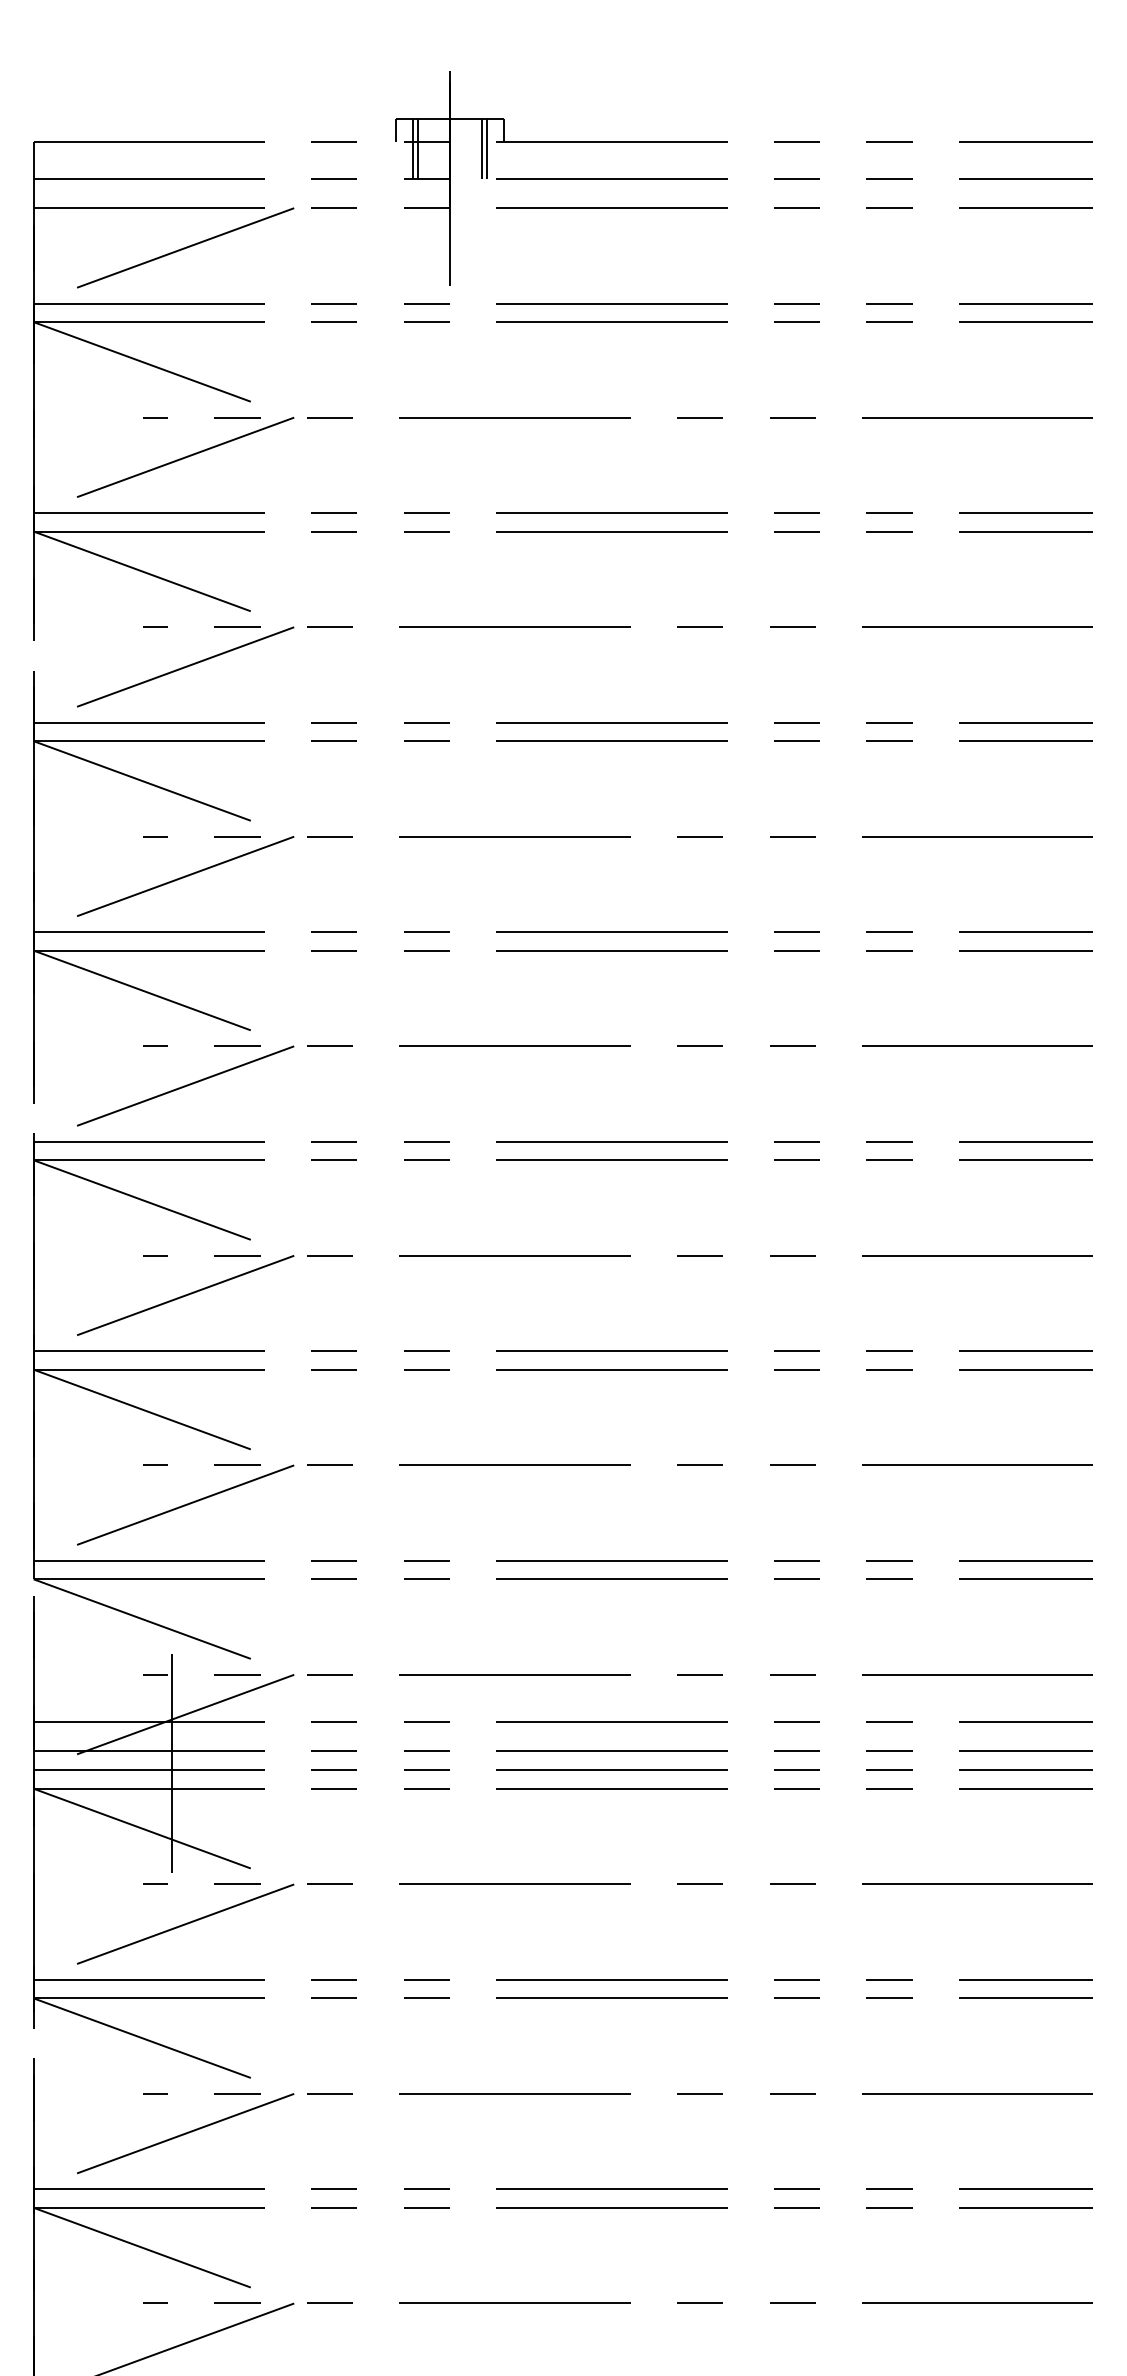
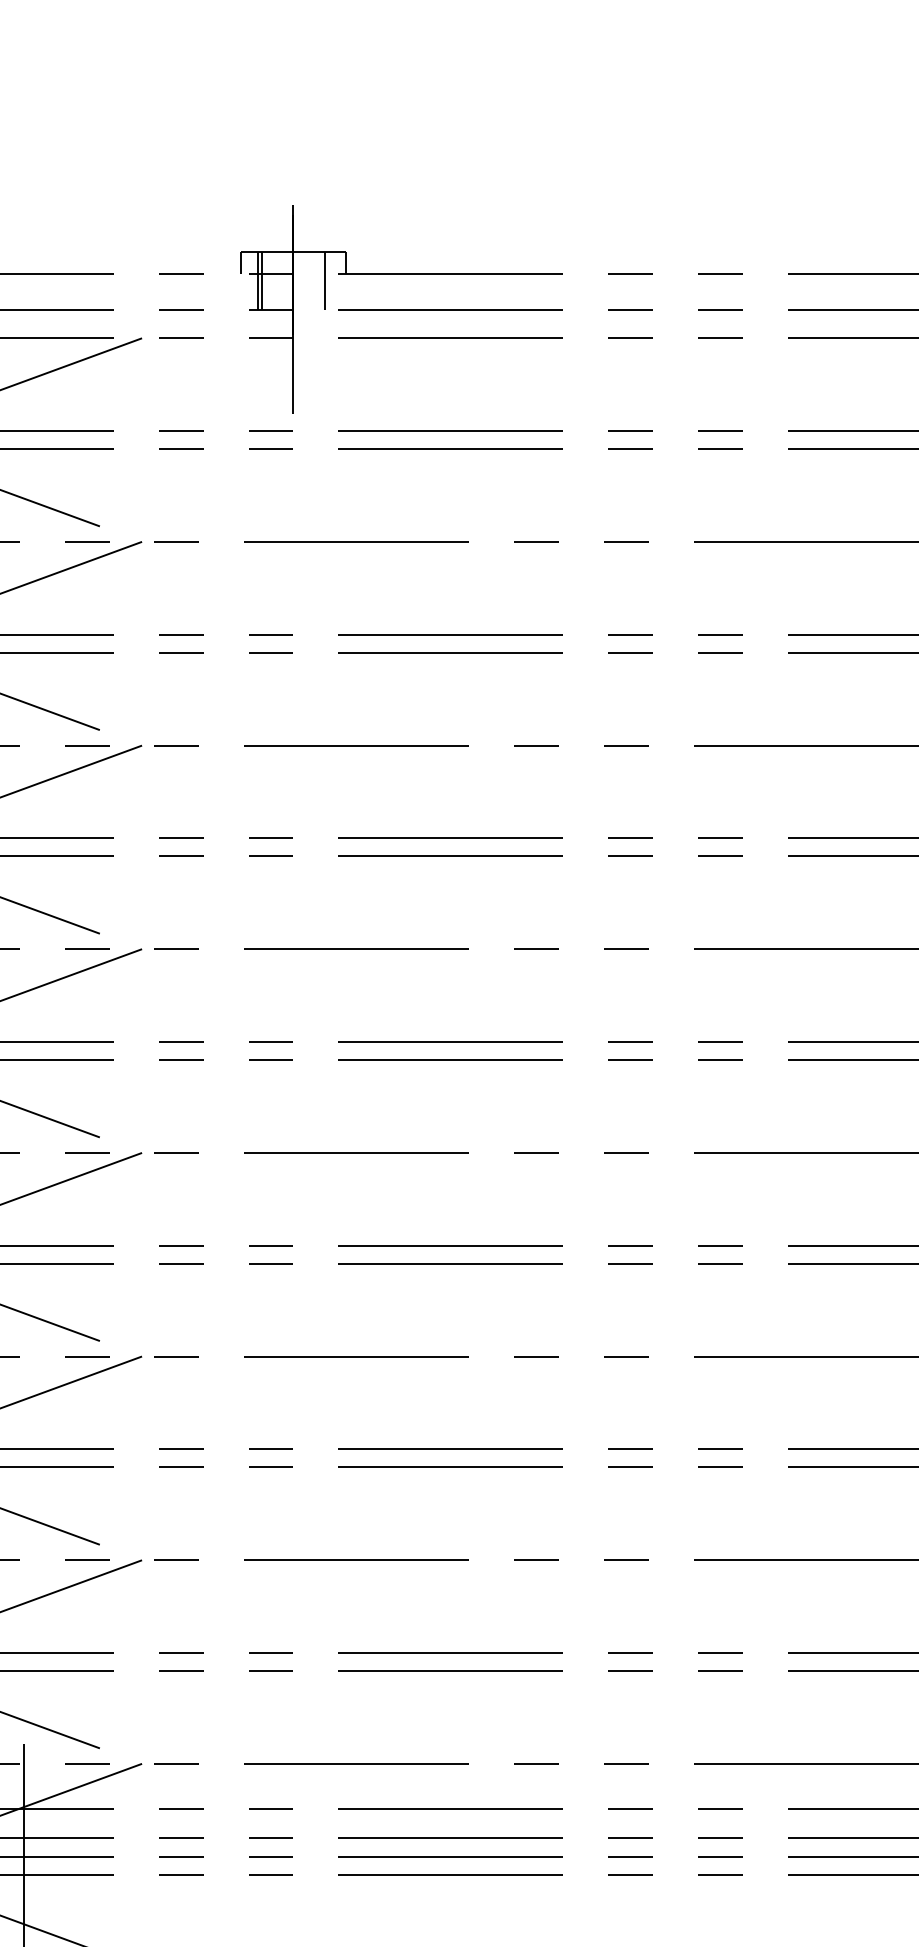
line: (487, 148) -> (329, 280), removed

